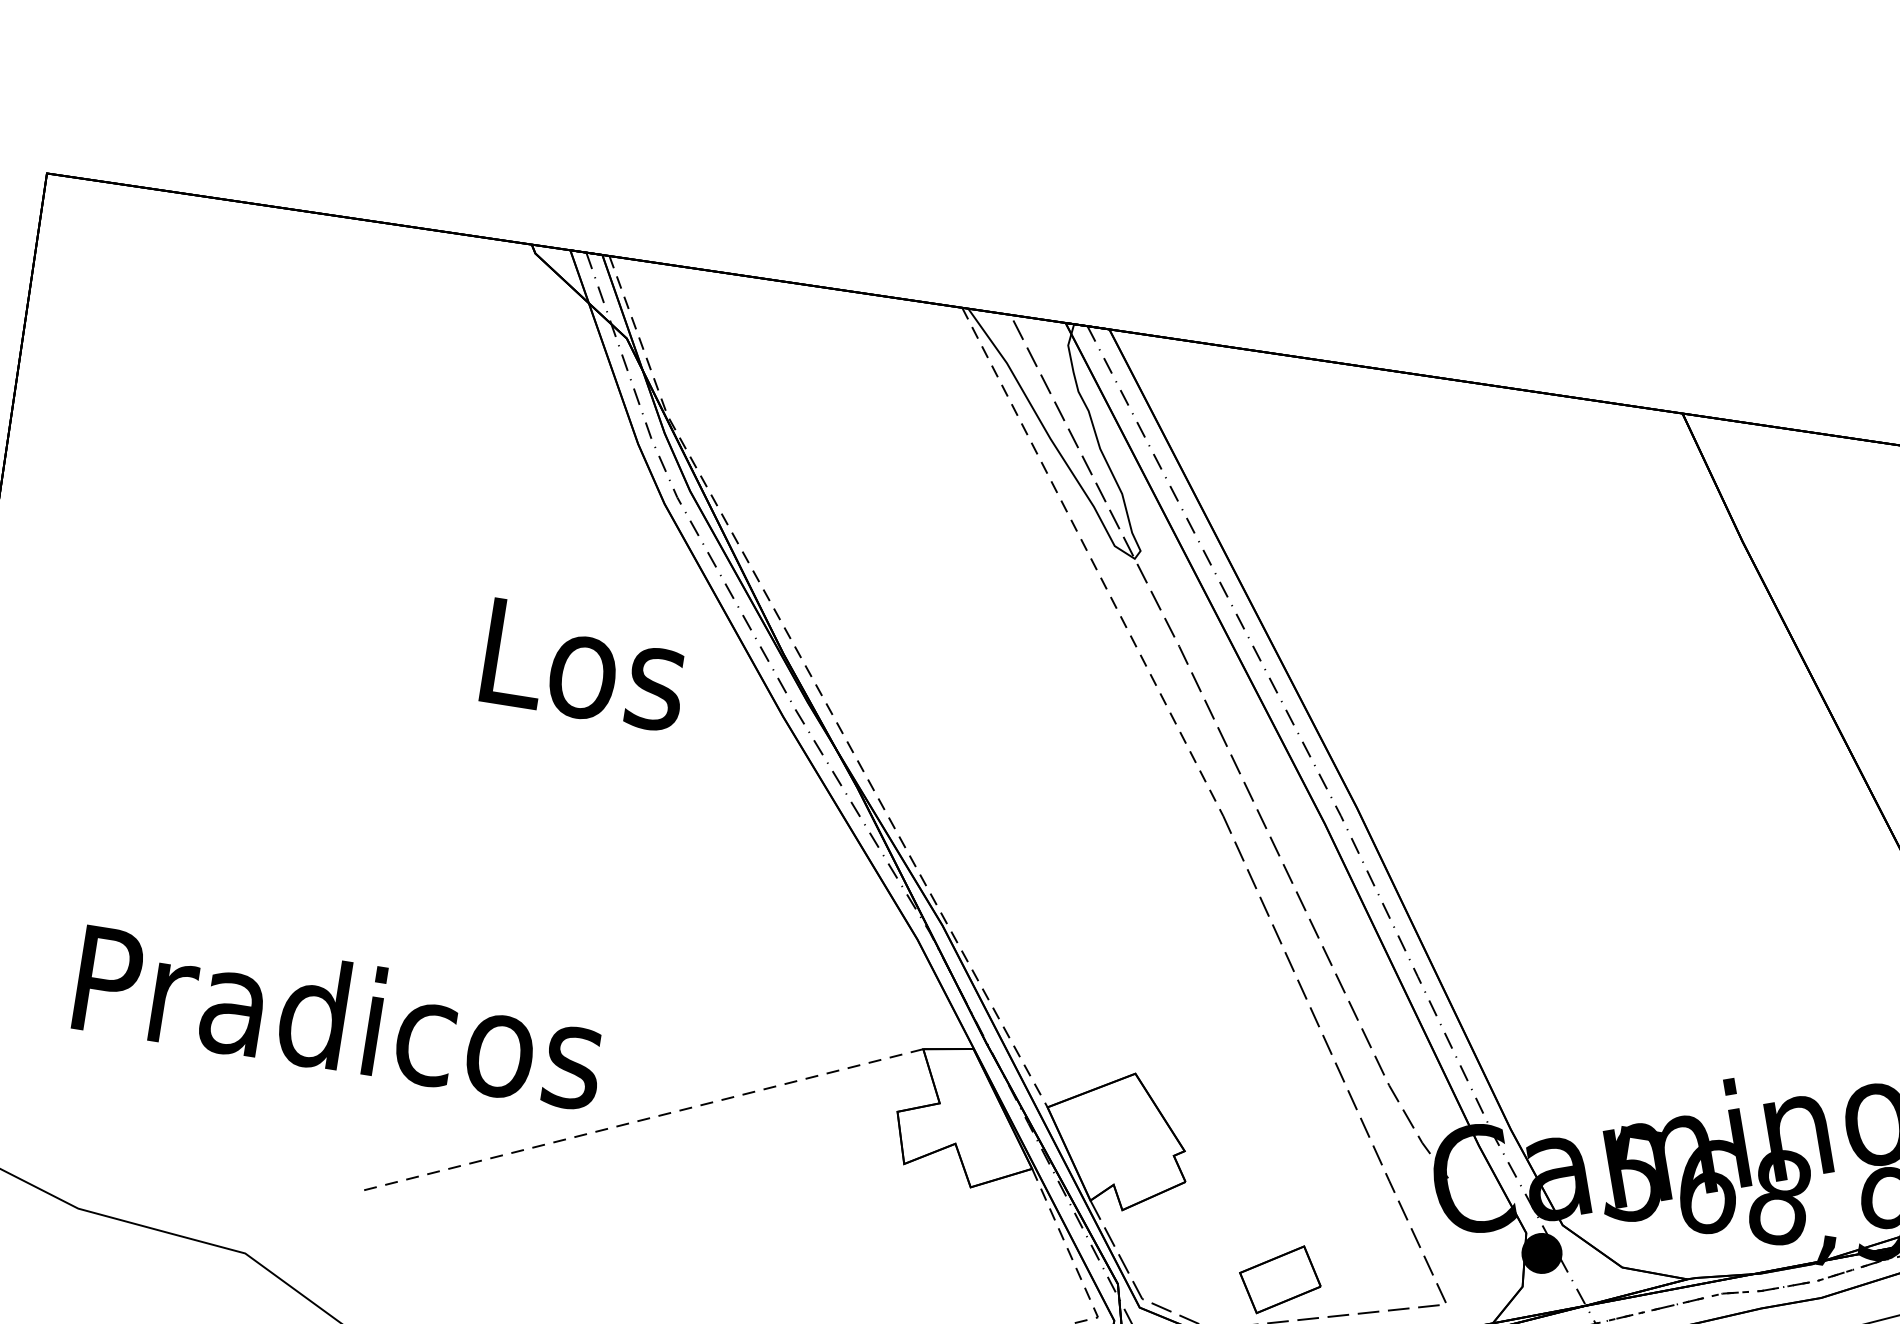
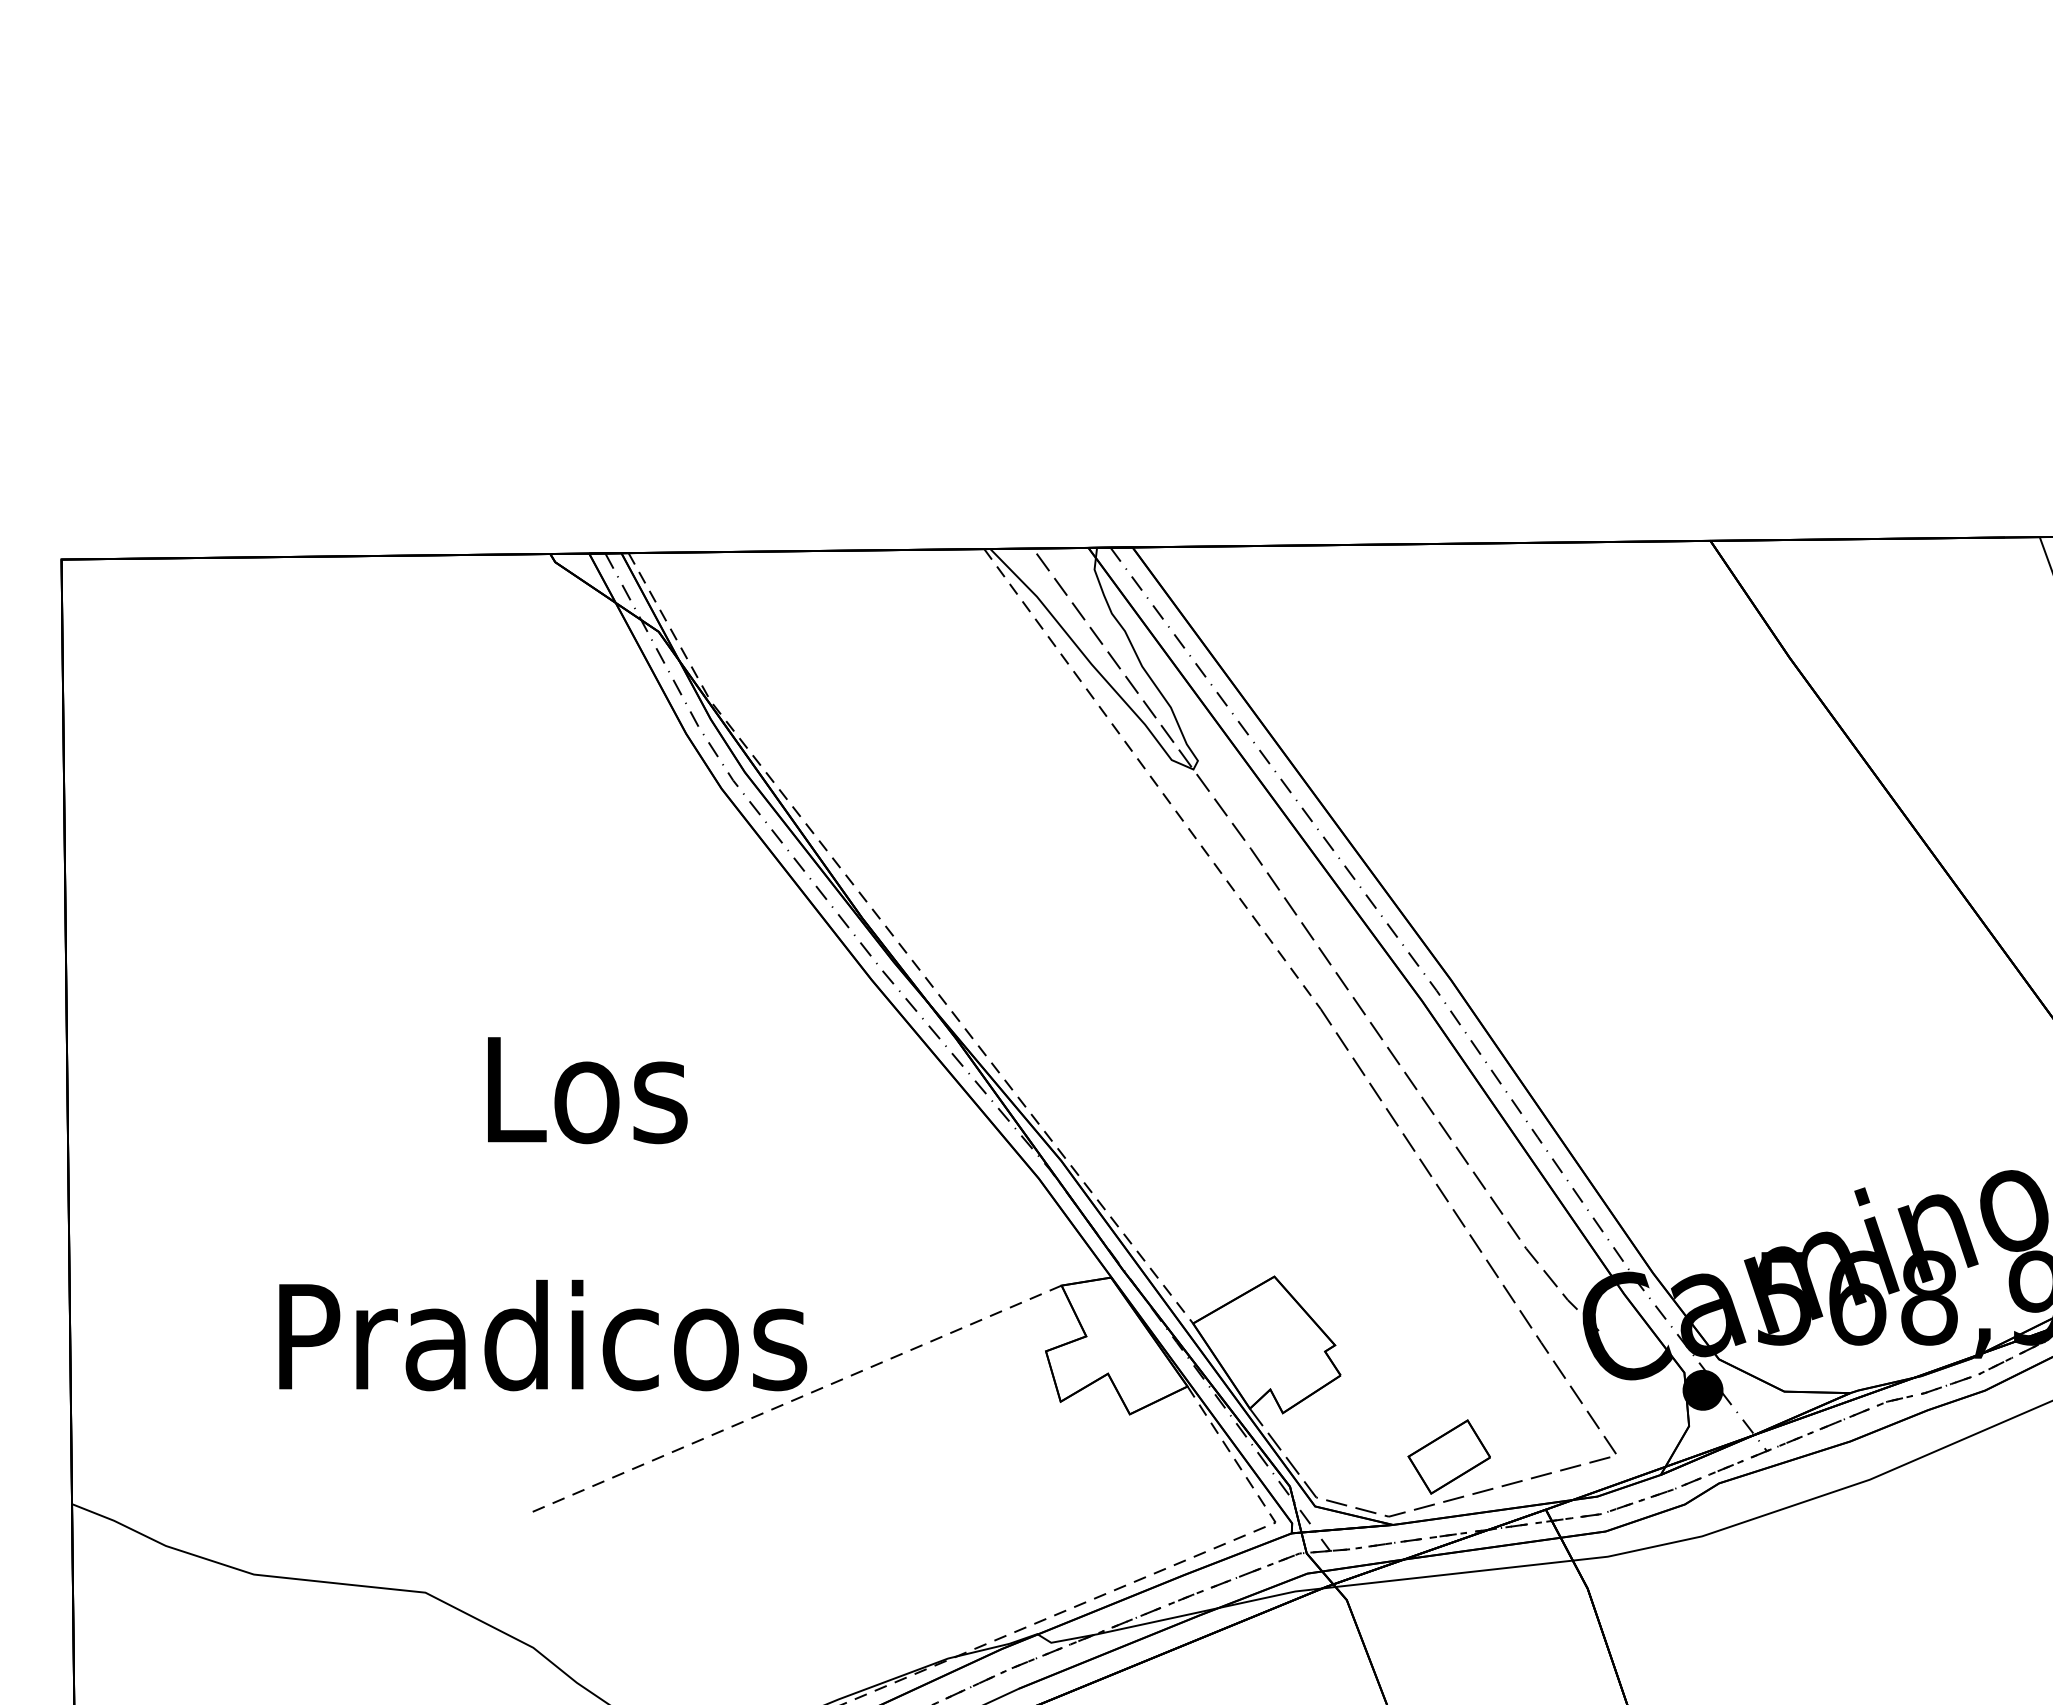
text: (585, 665) -> (587, 1090), moved
text: (340, 1016) -> (543, 1335), moved

